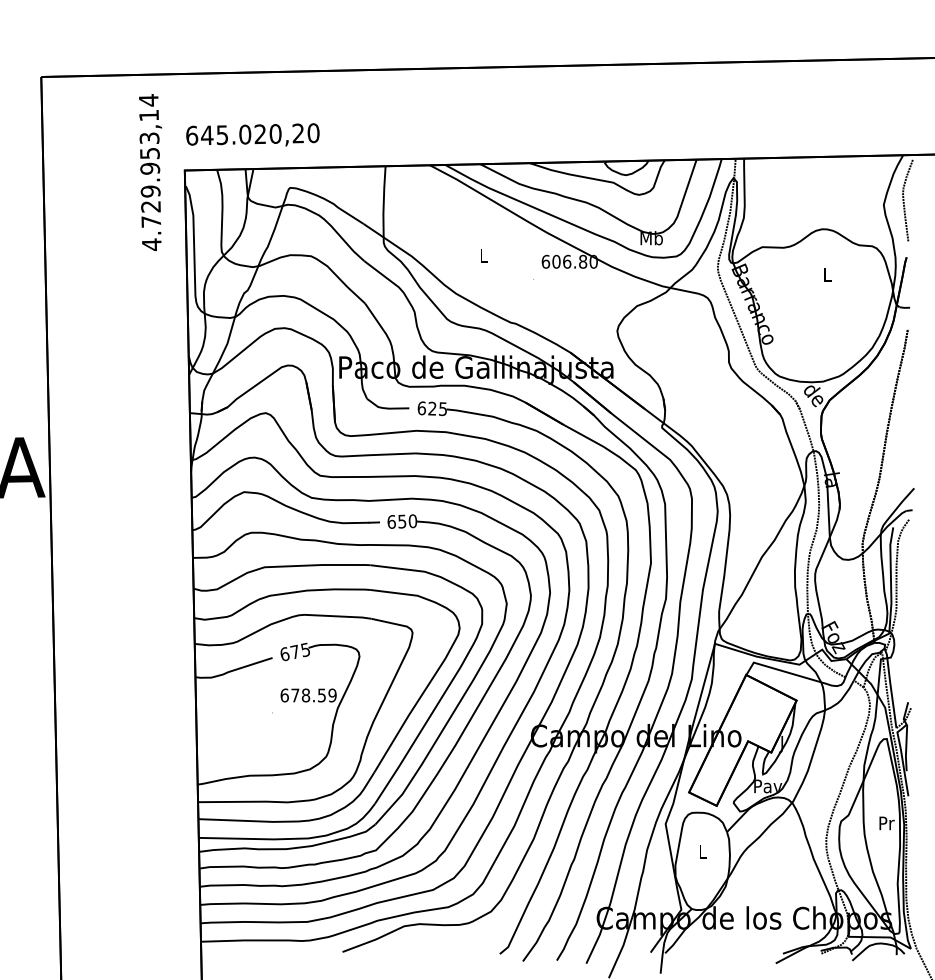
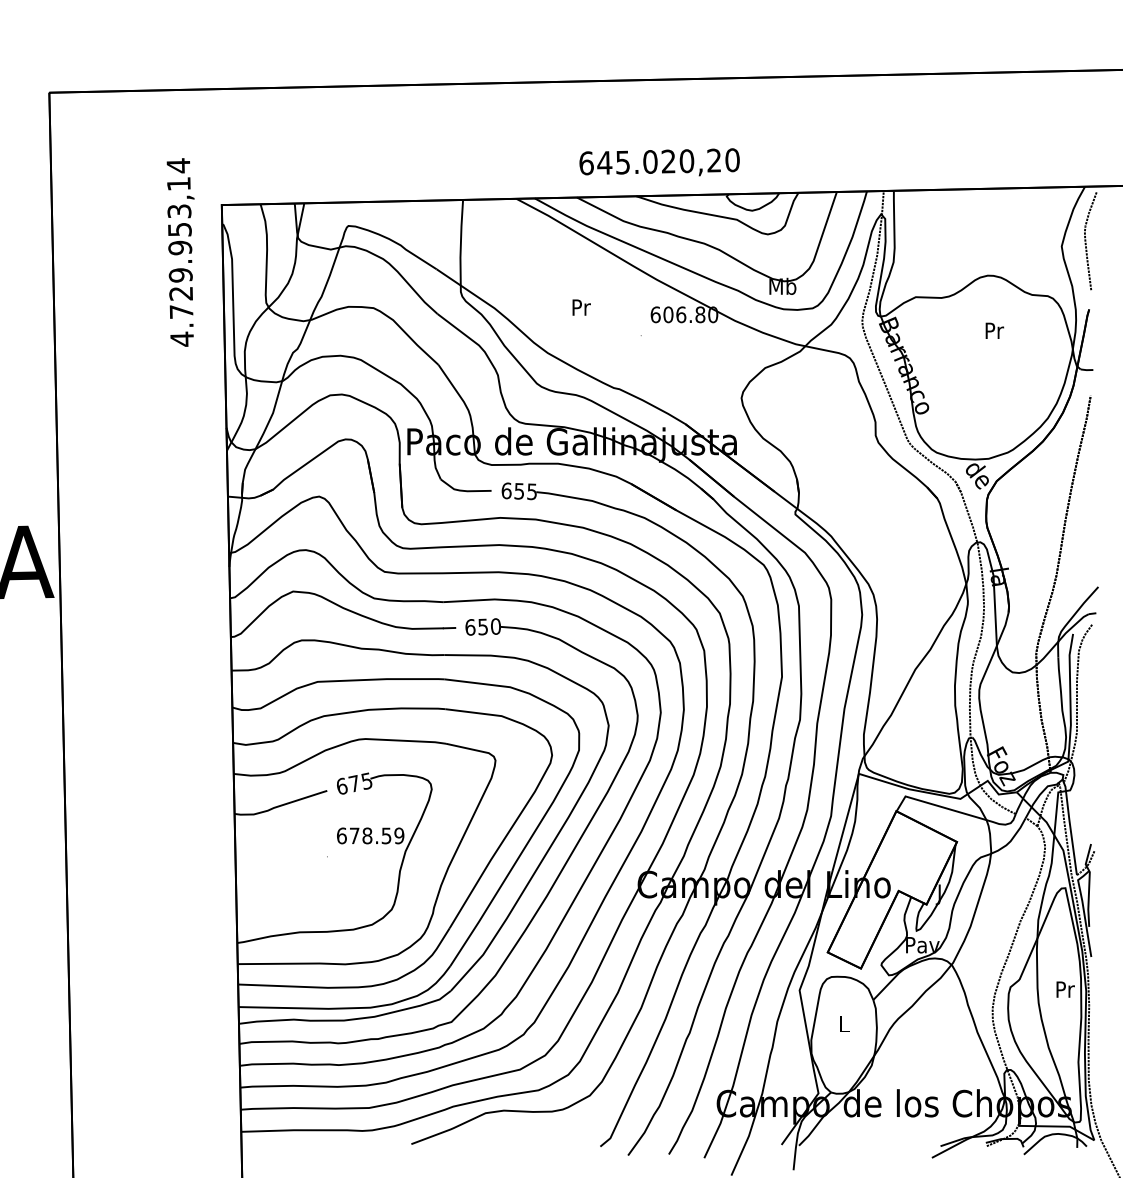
text: (252, 135) -> (659, 162), moved
text: (150, 172) -> (180, 252), moved
text: (484, 255) -> (581, 307), L -> Pr
text: (827, 274) -> (994, 330), L -> Pr
text: (431, 408) -> (518, 491), 625 -> 655

